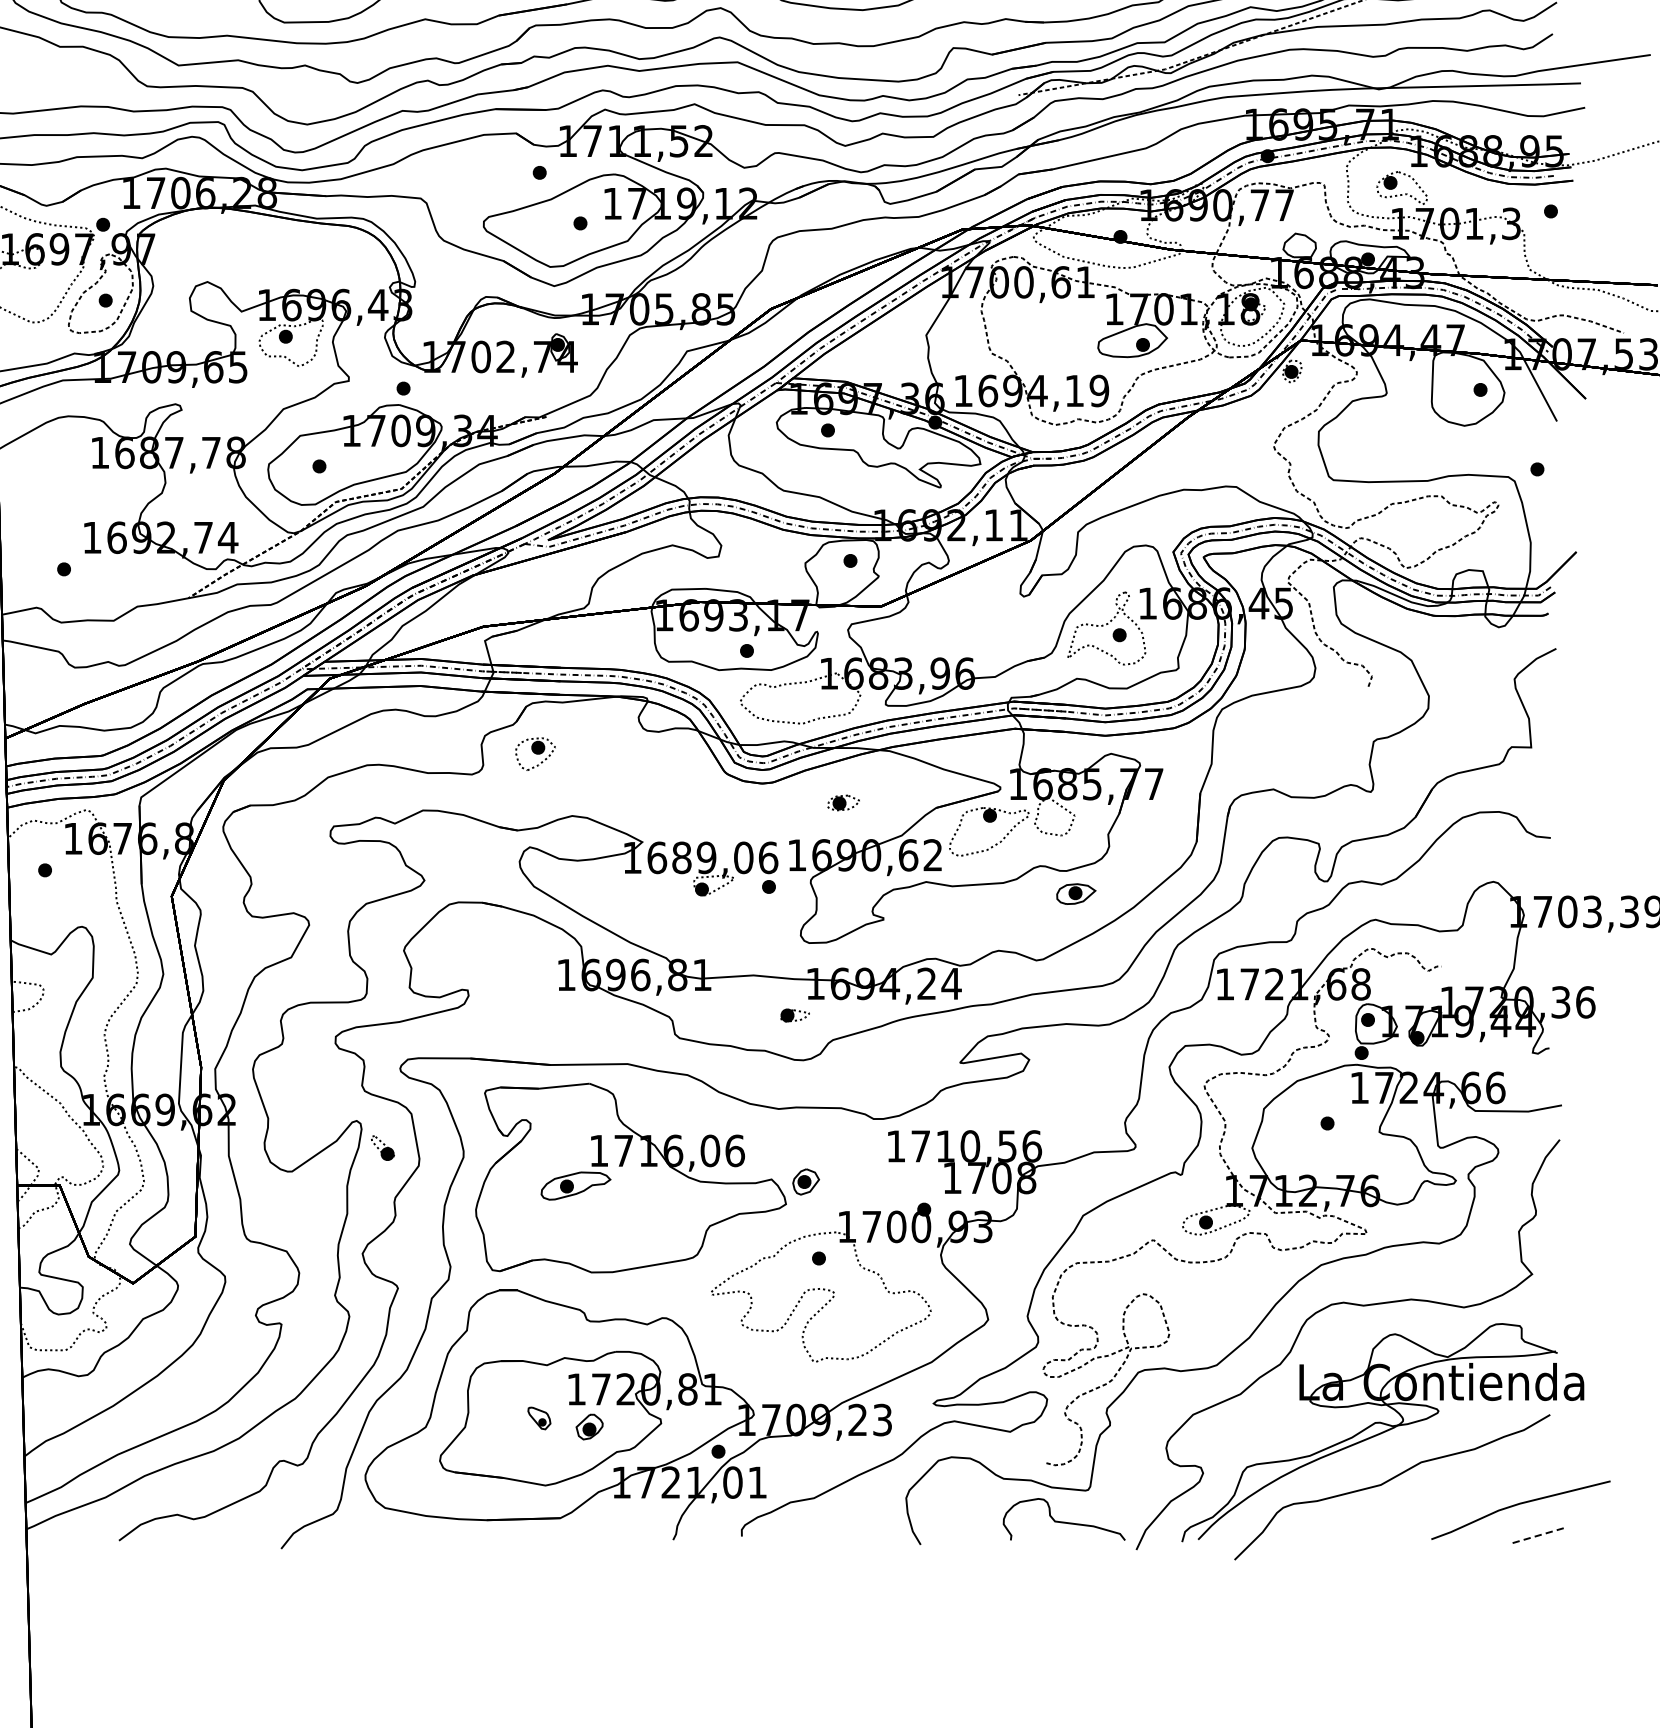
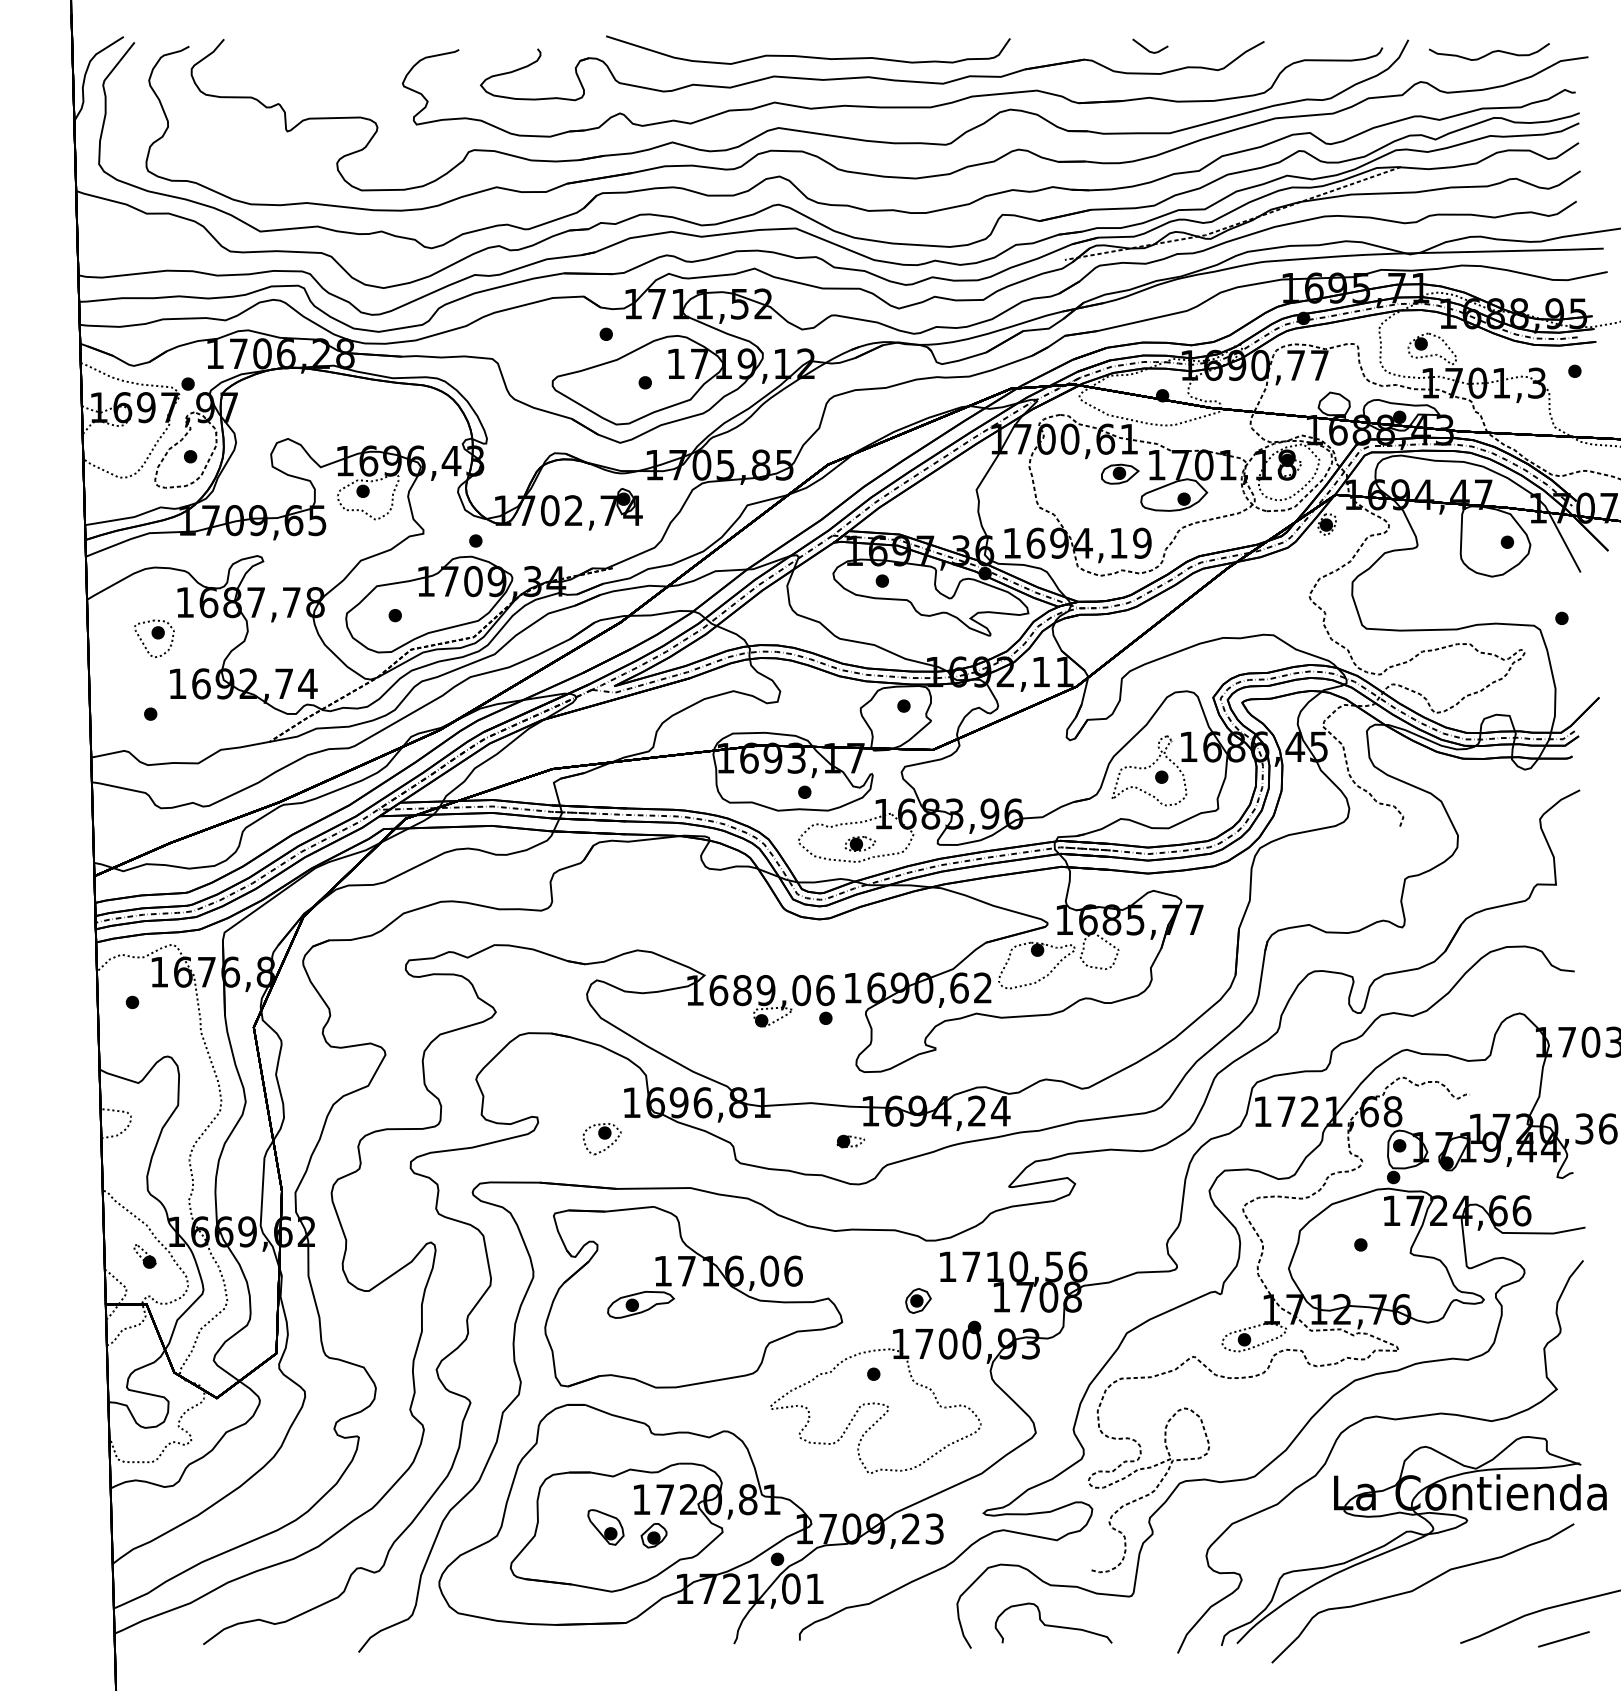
part: (68, 490) -> (154, 638), added
part: (534, 754) -> (601, 1139), moved
part: (842, 802) -> (859, 843), moved
part: (1076, 893) -> (1120, 473), moved
part: (382, 1148) -> (144, 1256), moved
part: (806, 1181) -> (918, 1300), moved
part: (538, 1418) -> (605, 1527), size x1.67
curve: (1064, 1521) -> (1053, 1625), moved
line: (1539, 1535) -> (1563, 1639), dashed -> solid

